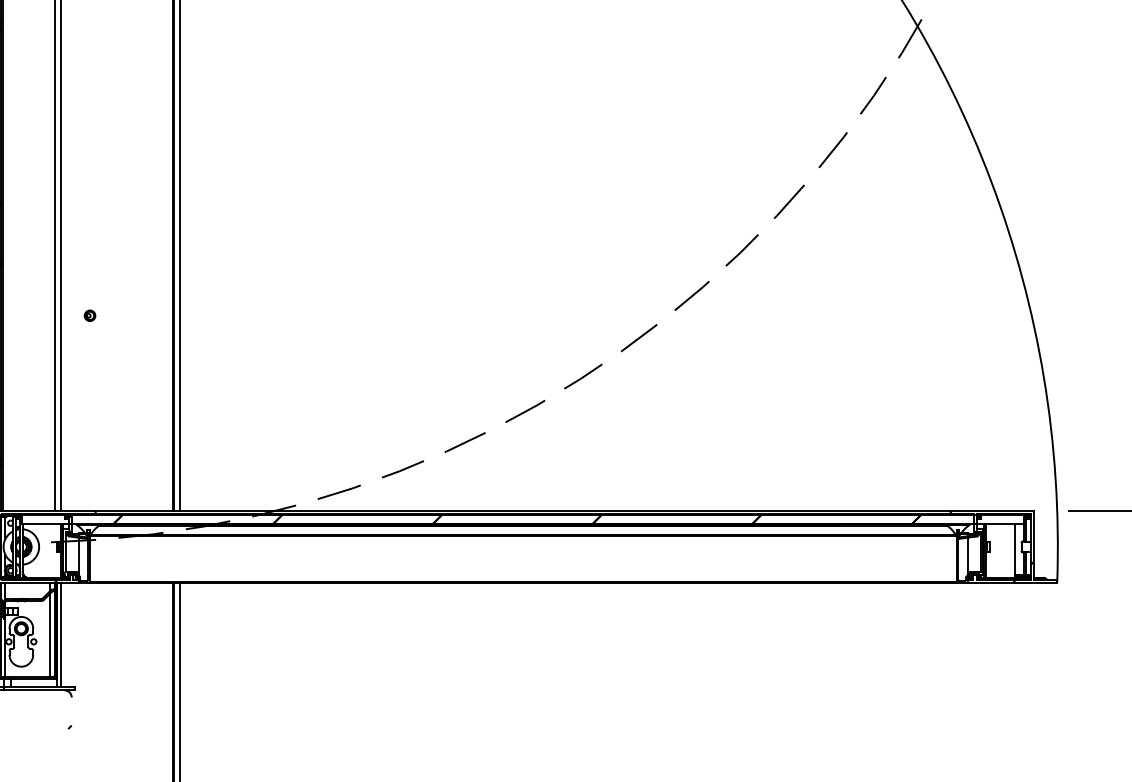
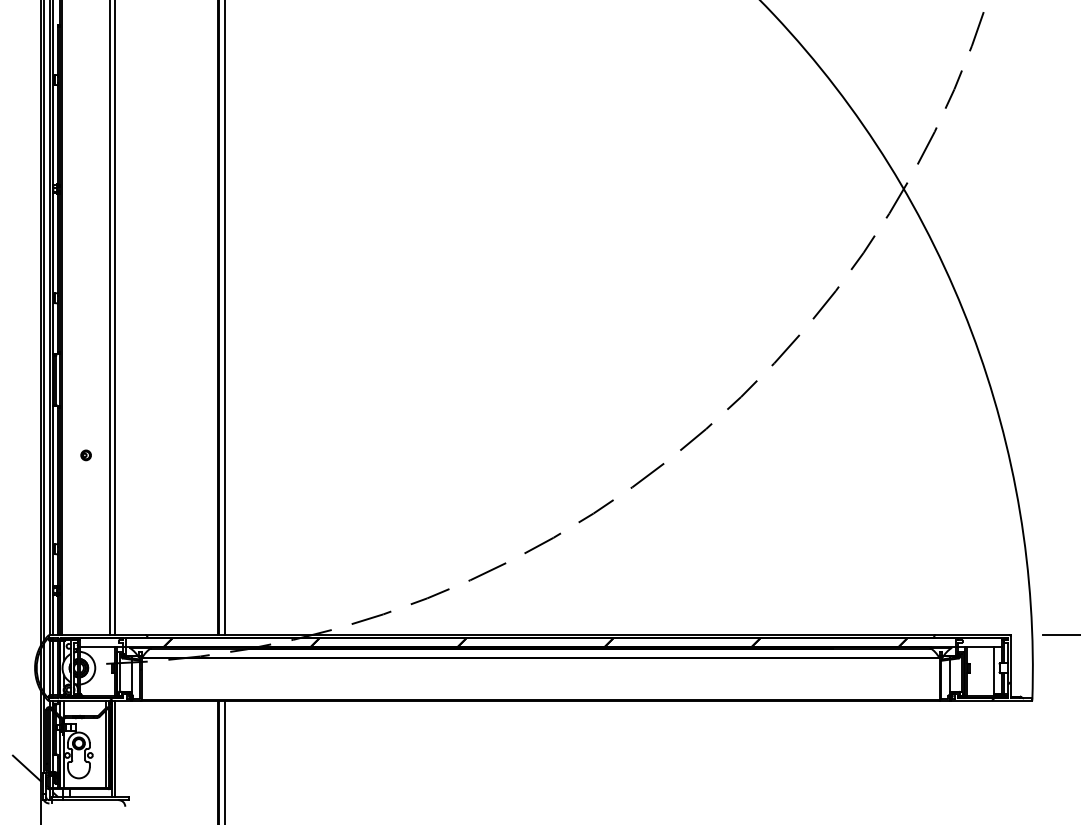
part: (89, 315) -> (85, 455), moved

